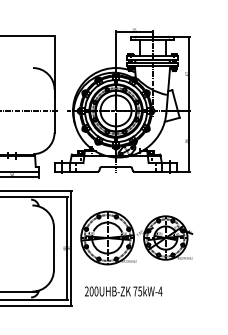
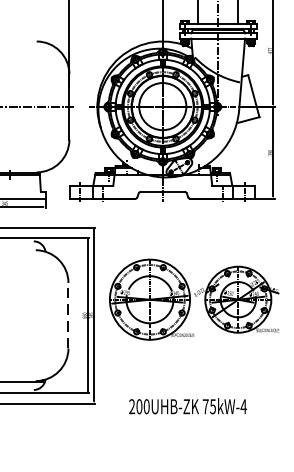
line: (53, 248) -> (67, 315), solid -> dashed
text: (123, 290) -> (187, 405), moved

